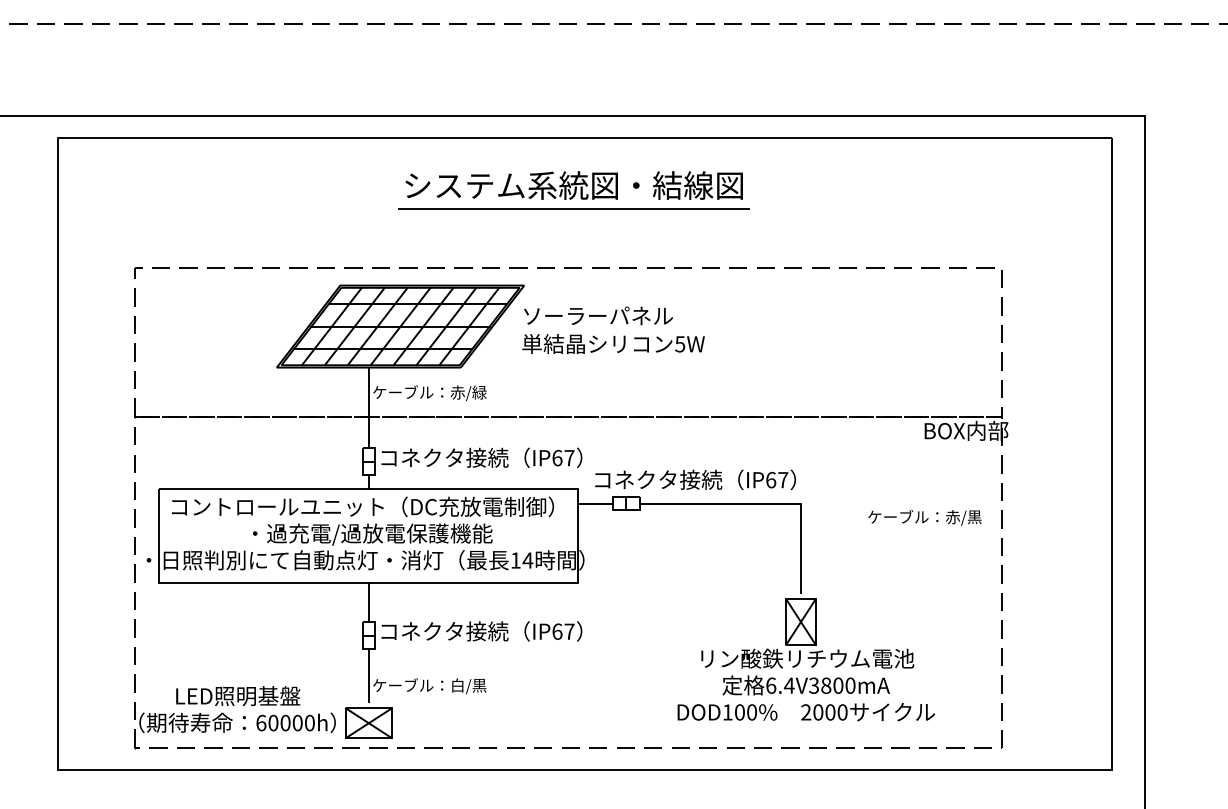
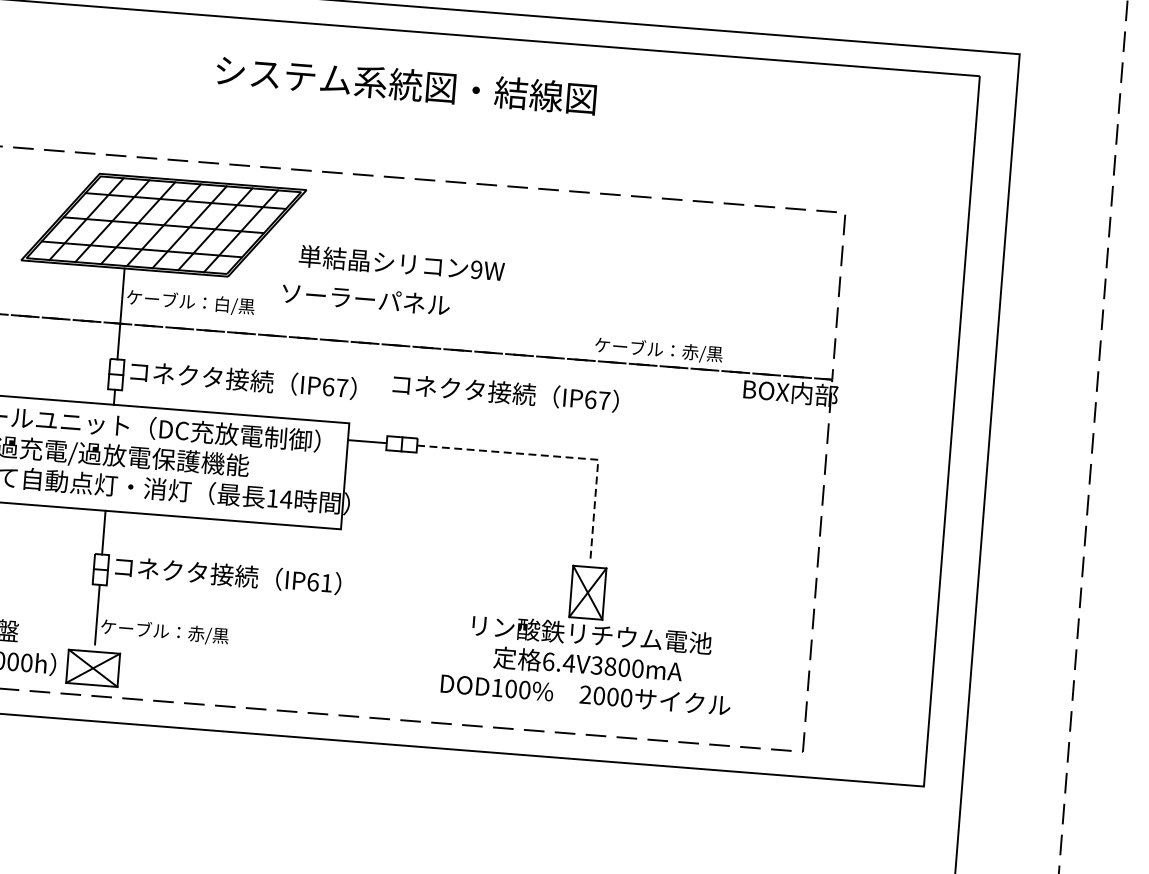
text: (573, 185) -> (405, 84), moved
line: (574, 208) -> (369, 107), removed
text: (598, 315) -> (366, 298), moved
text: (680, 344) -> (476, 270), 5W -> 9W
text: (468, 392) -> (234, 305), ケーブル：赤/緑 -> ケーブル：白/黒
text: (695, 479) -> (505, 392), moved
line: (766, 503) -> (559, 456), solid -> dashed
text: (924, 517) -> (658, 350), moved
text: (569, 631) -> (326, 582), IP67 -> IP61
text: (457, 685) -> (196, 633), ケーブル：白/黒 -> ケーブル：赤/黒

